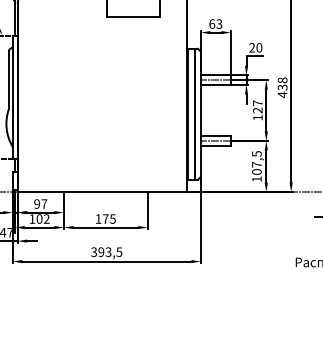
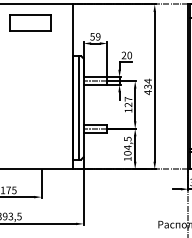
text: (215, 23) -> (95, 36), 63 -> 59
text: (282, 80) -> (147, 81), 438 -> 434
text: (256, 164) -> (127, 147), 107,5 -> 104,5

